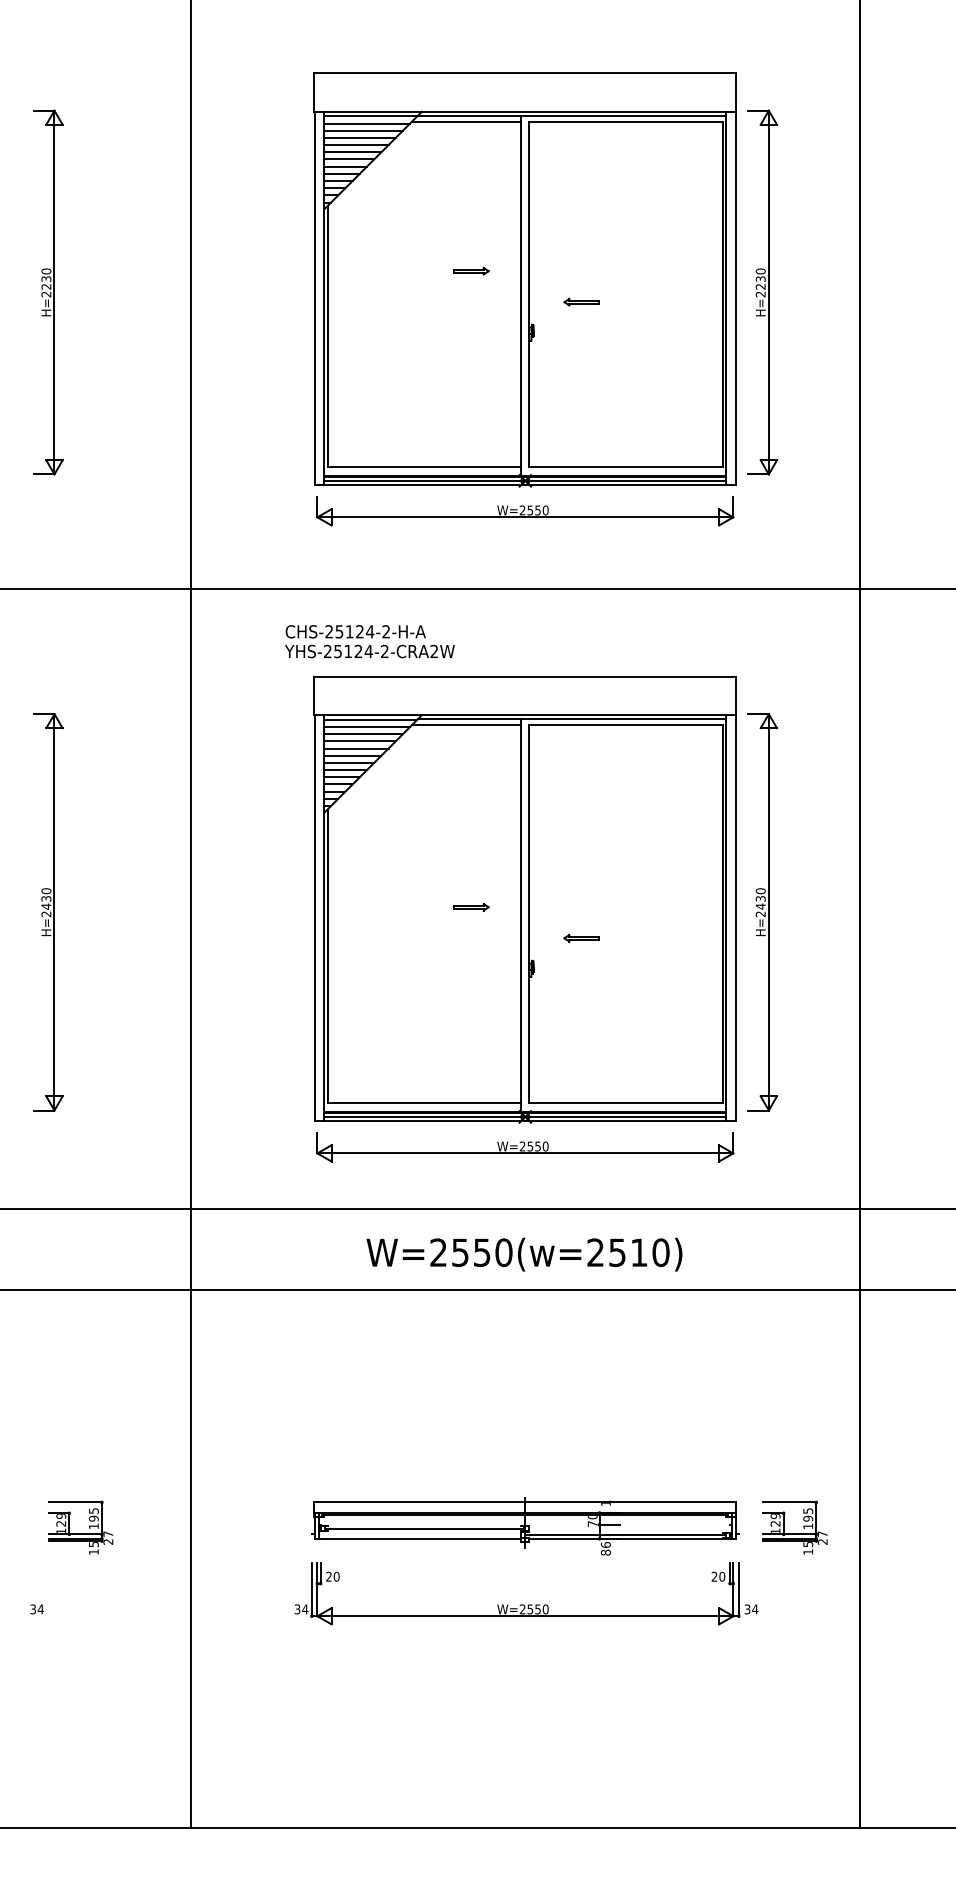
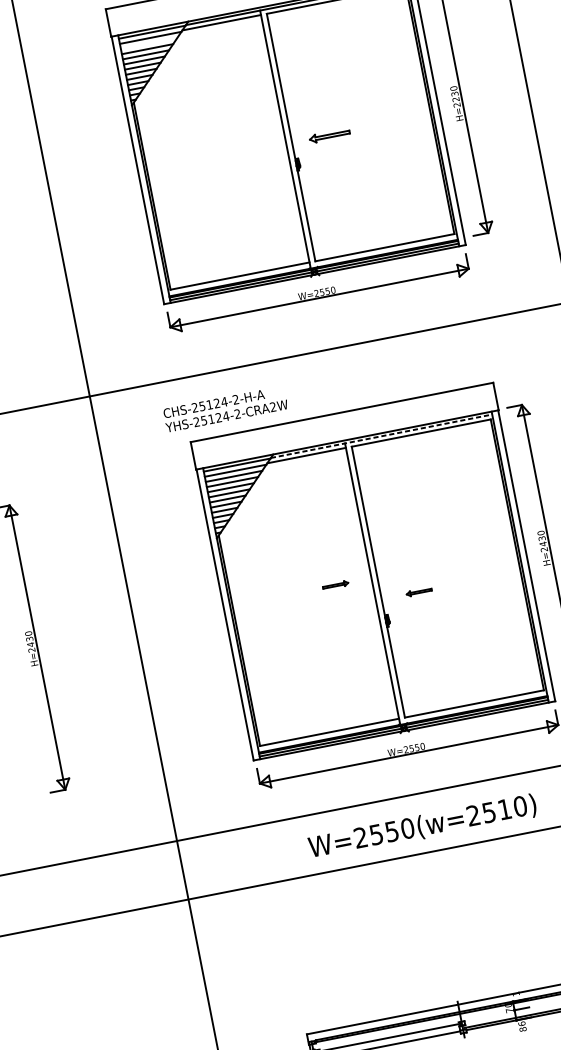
line: (363, 130) -> (149, 43), removed
part: (471, 270) -> (246, 128), removed
part: (581, 301) -> (329, 135), size x1.6
line: (572, 719) -> (381, 436), solid -> dashed

